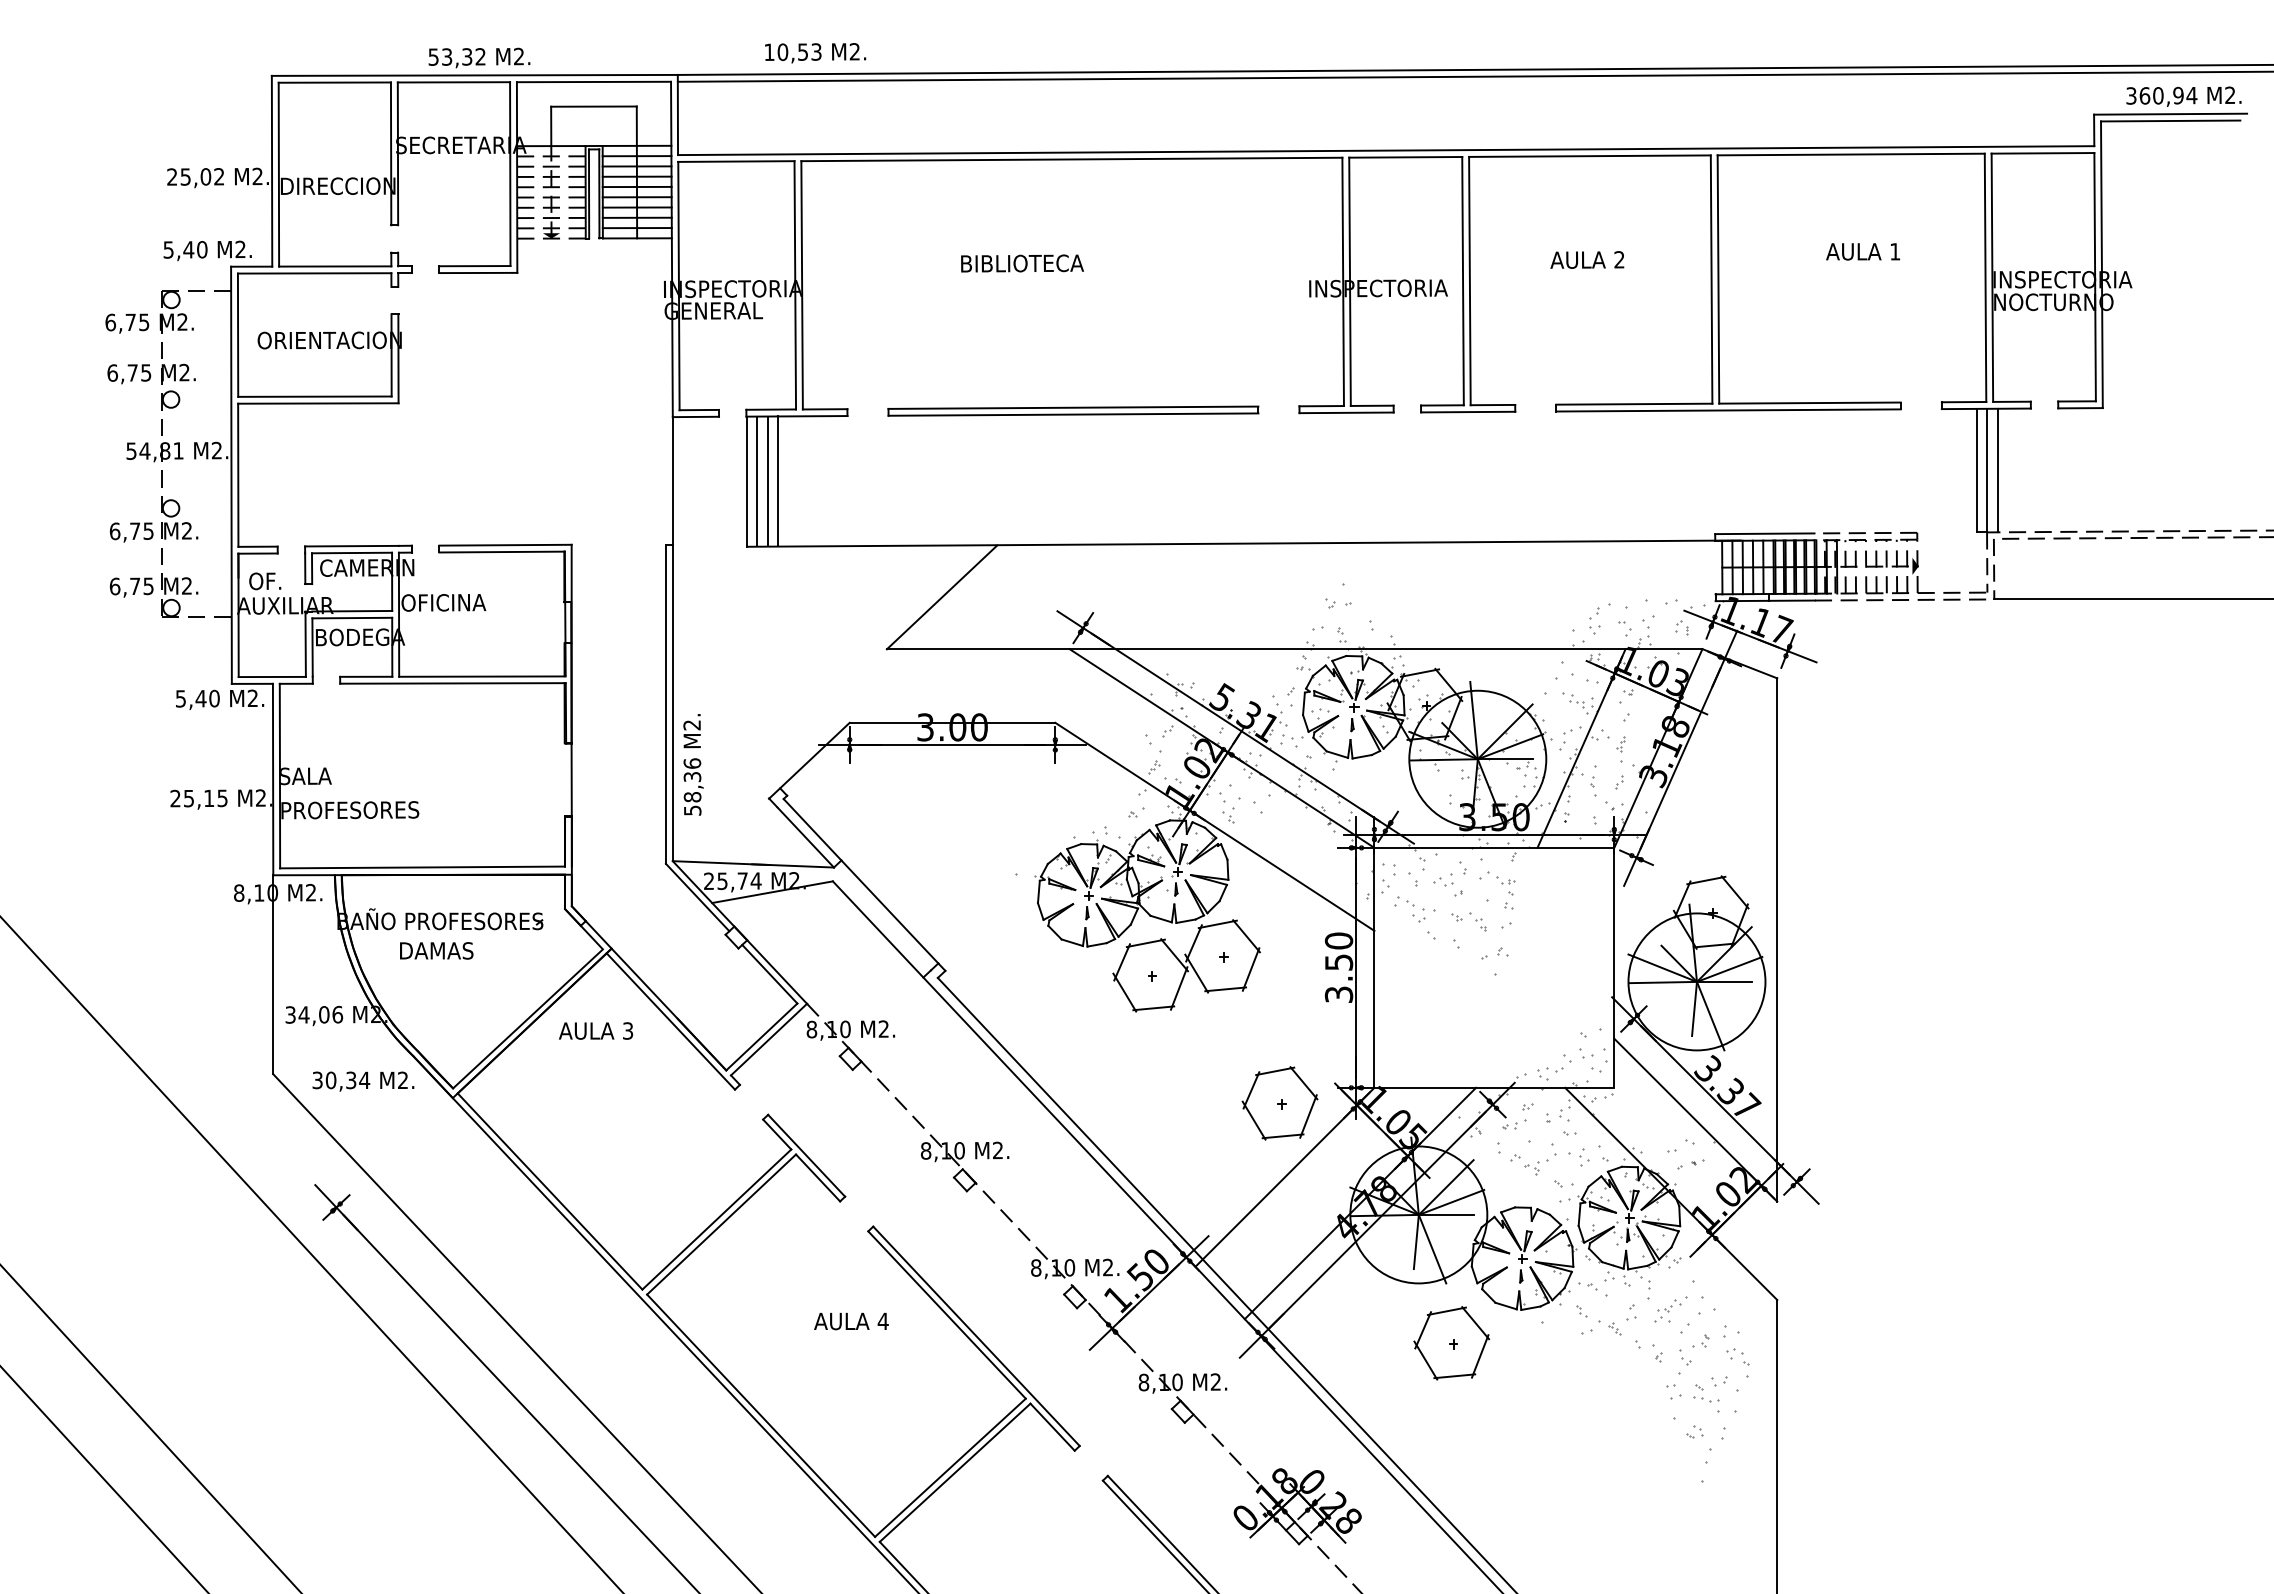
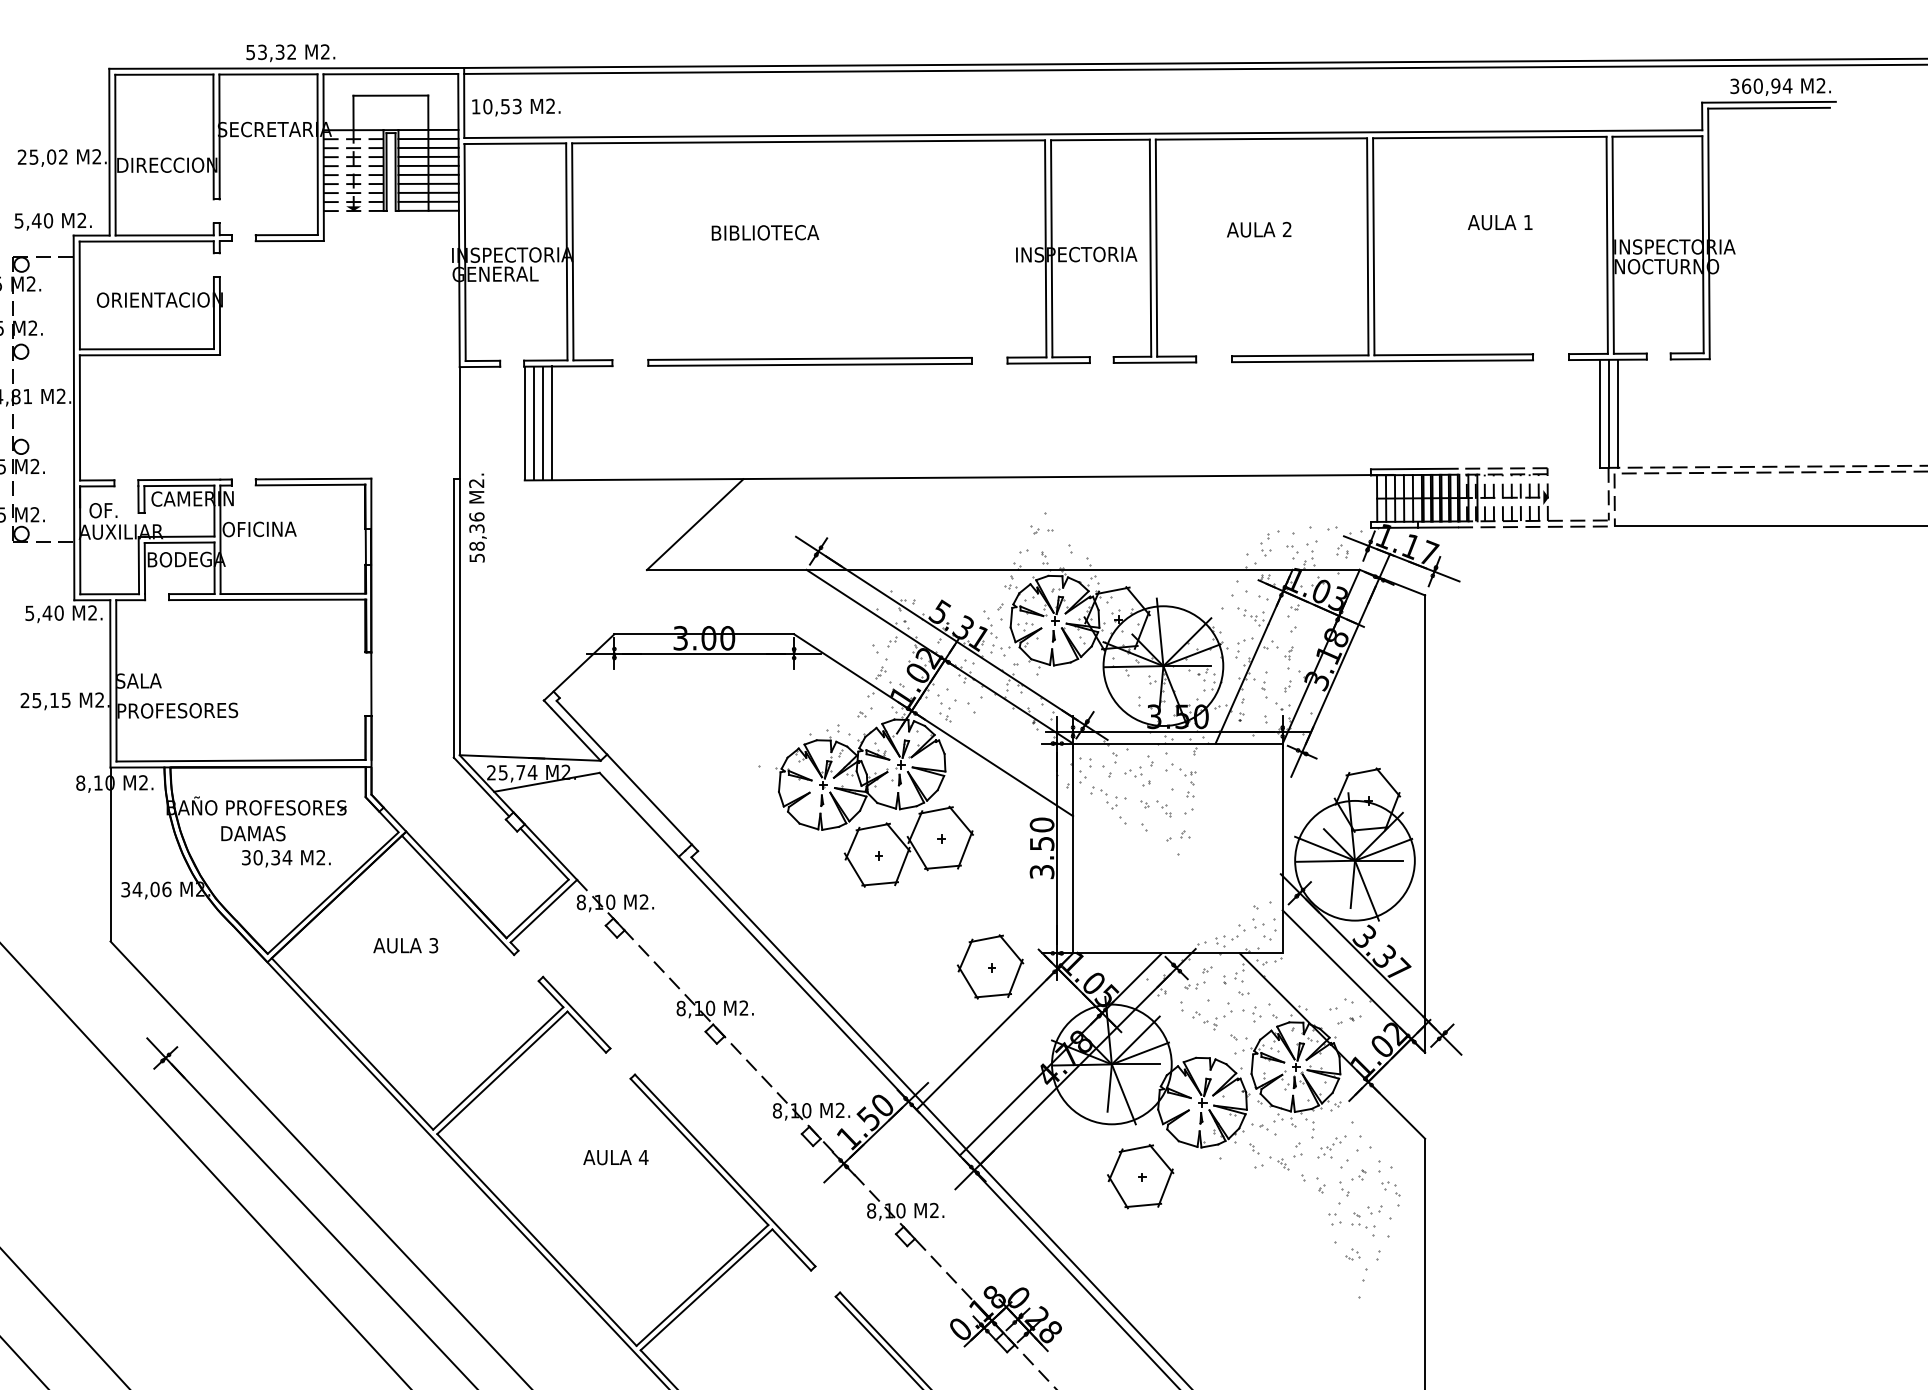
text: (815, 53) -> (516, 107), moved
text: (693, 764) -> (477, 517), moved
text: (596, 1030) -> (406, 945), moved
text: (363, 1081) -> (286, 858), moved

